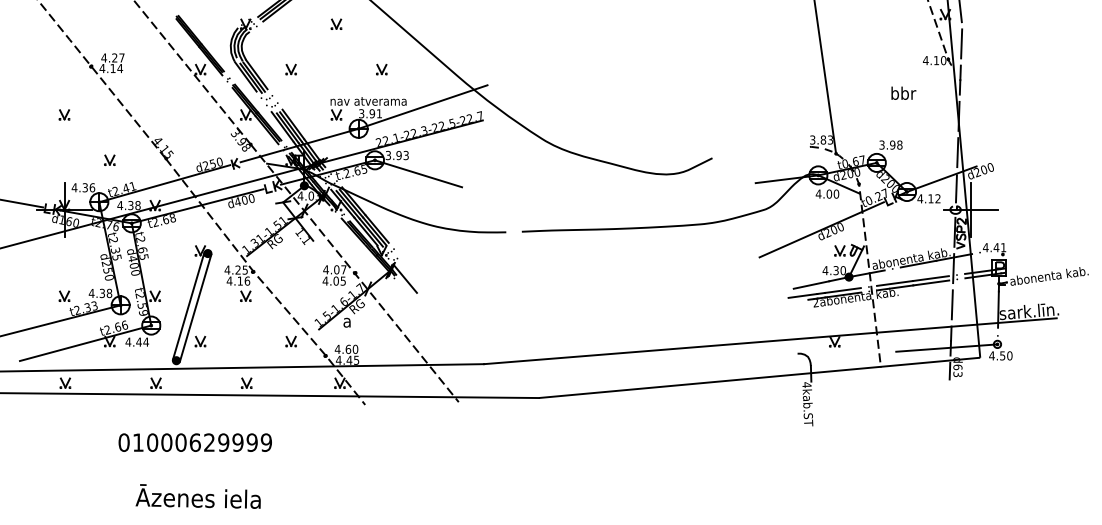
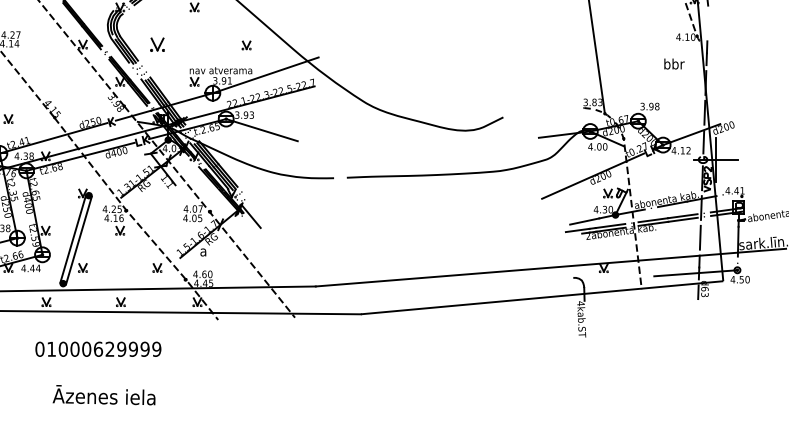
line: (961, 43) -> (707, 23), removed
part: (290, 69) -> (156, 44), size x1.6
part: (381, 69) -> (246, 45), moved
text: (903, 92) -> (674, 63), moved
text: (194, 442) -> (97, 349), moved
text: (197, 496) -> (103, 395), moved

